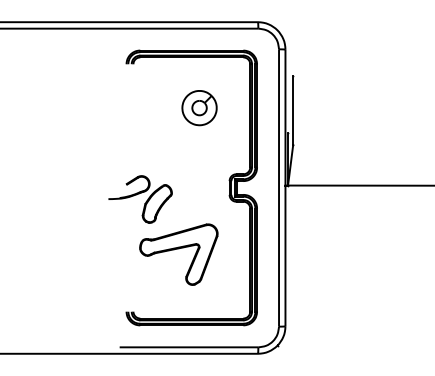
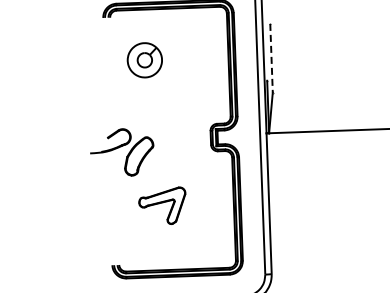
part: (199, 108) -> (144, 60), moved
line: (293, 111) -> (271, 59), solid -> dashed
part: (178, 254) -> (162, 206), size x0.6

